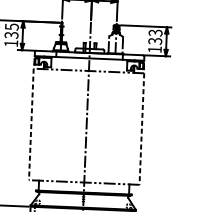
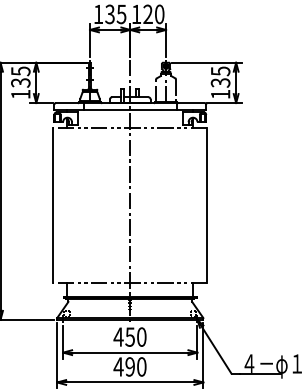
text: (154, 32) -> (219, 70), 133 -> 135
line: (31, 124) -> (53, 205), dashed -> solid
line: (142, 129) -> (207, 205), dashed -> solid

